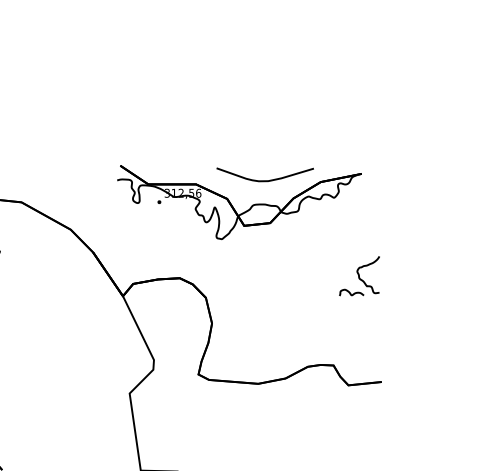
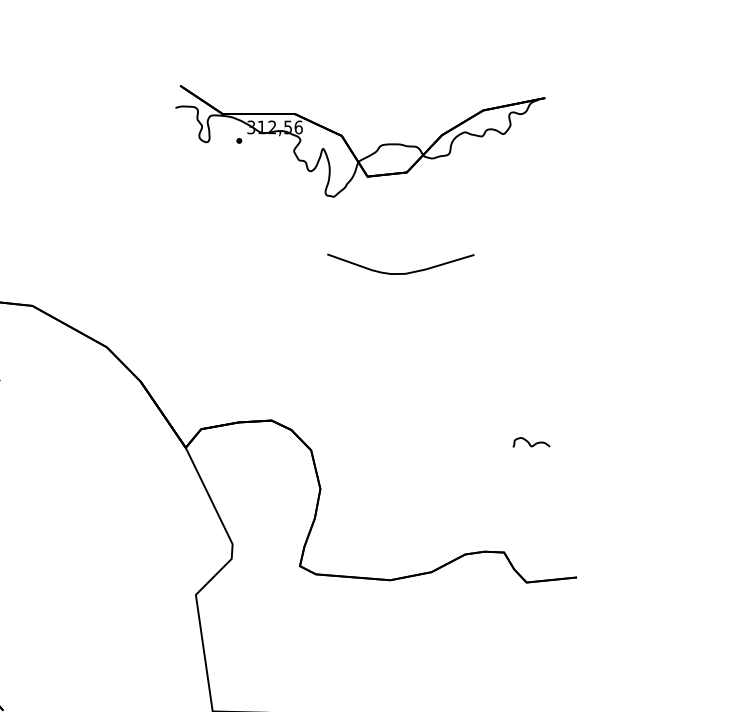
part: (233, 206) -> (351, 147), moved
curve: (362, 279) -> (547, 422), removed

